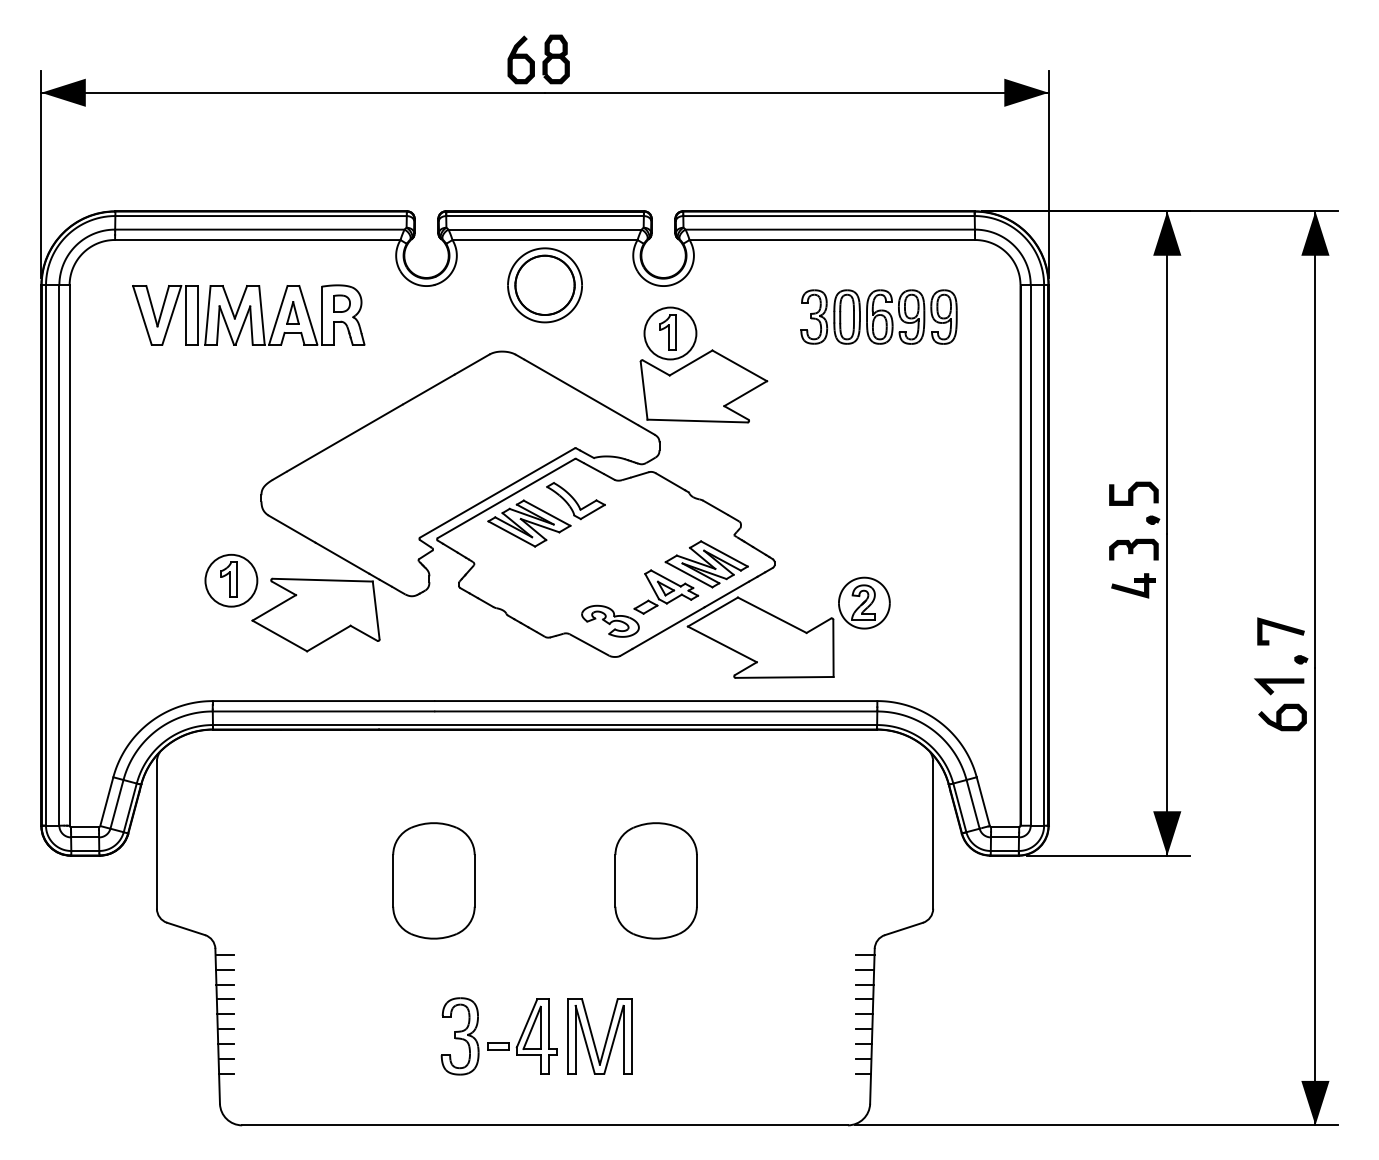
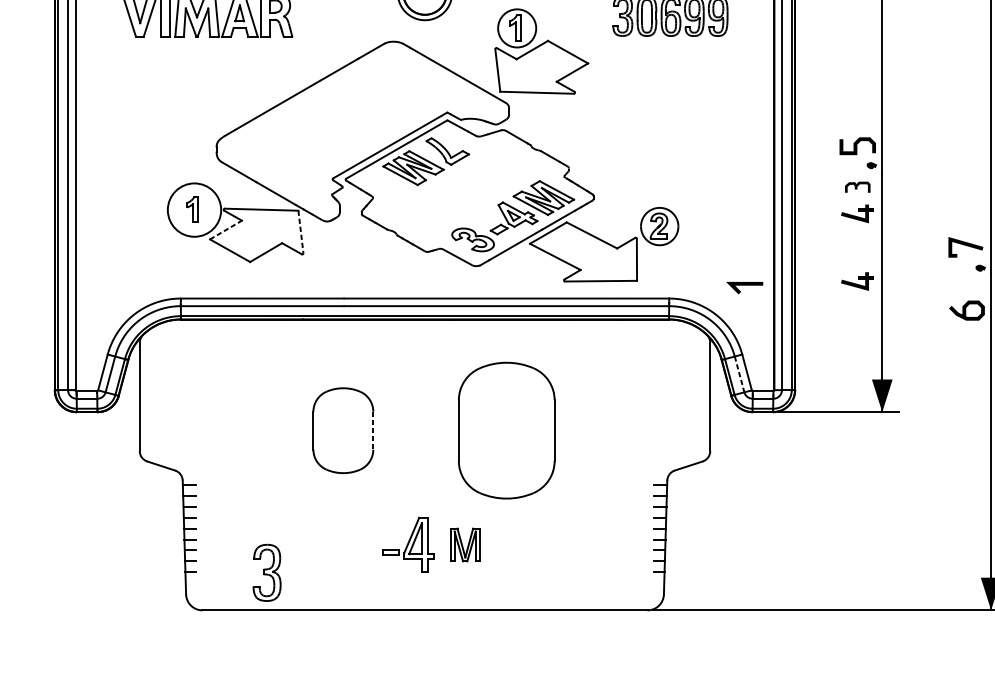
part: (1133, 549) -> (857, 187), size x0.7
circle: (231, 580) -> (194, 209), size x1.4
line: (274, 607) -> (226, 229), solid -> dashed
line: (376, 610) -> (301, 231), solid -> dashed
part: (1133, 677) -> (857, 281), added
line: (1279, 683) -> (745, 285), moved
line: (973, 804) -> (739, 374), solid -> dashed
line: (474, 880) -> (373, 430), solid -> dashed
part: (655, 880) -> (506, 430), size x1.6
part: (459, 1036) -> (266, 572), moved
part: (599, 1036) -> (465, 545), size x0.6

